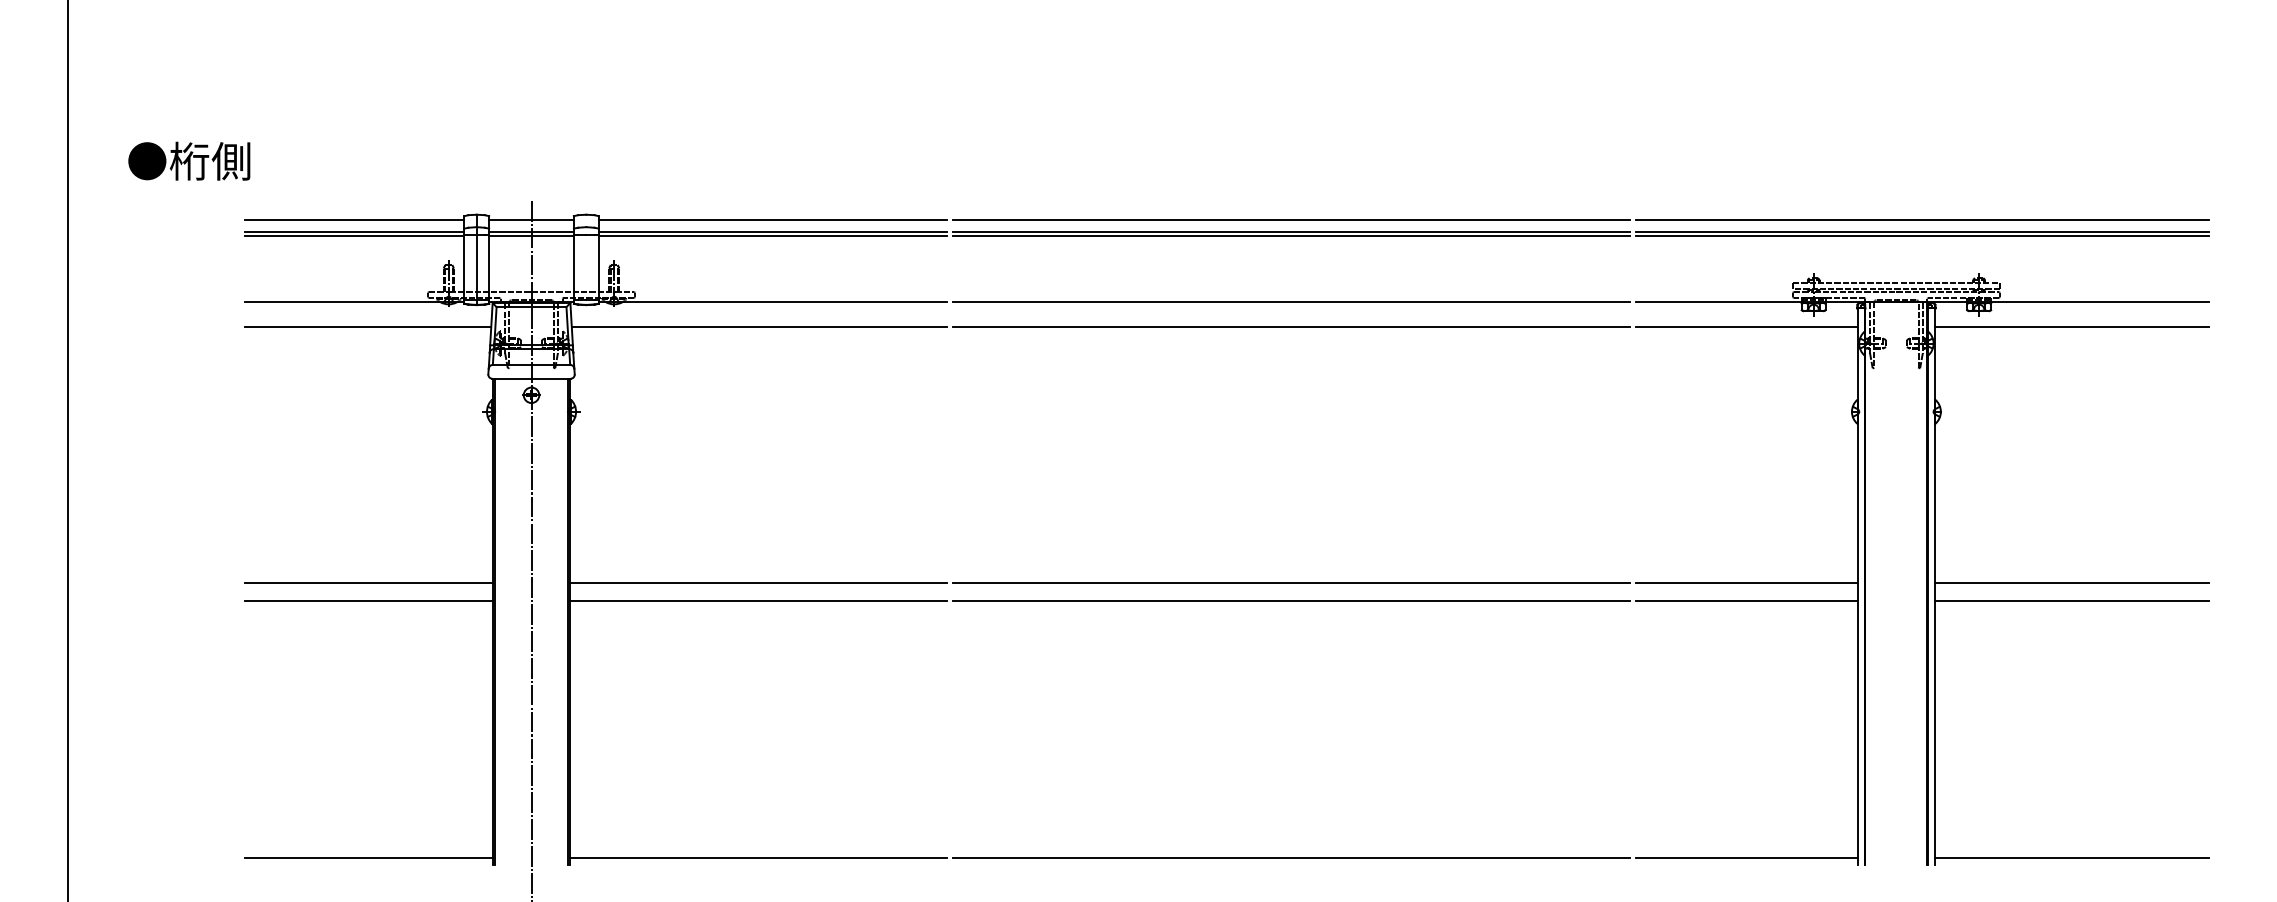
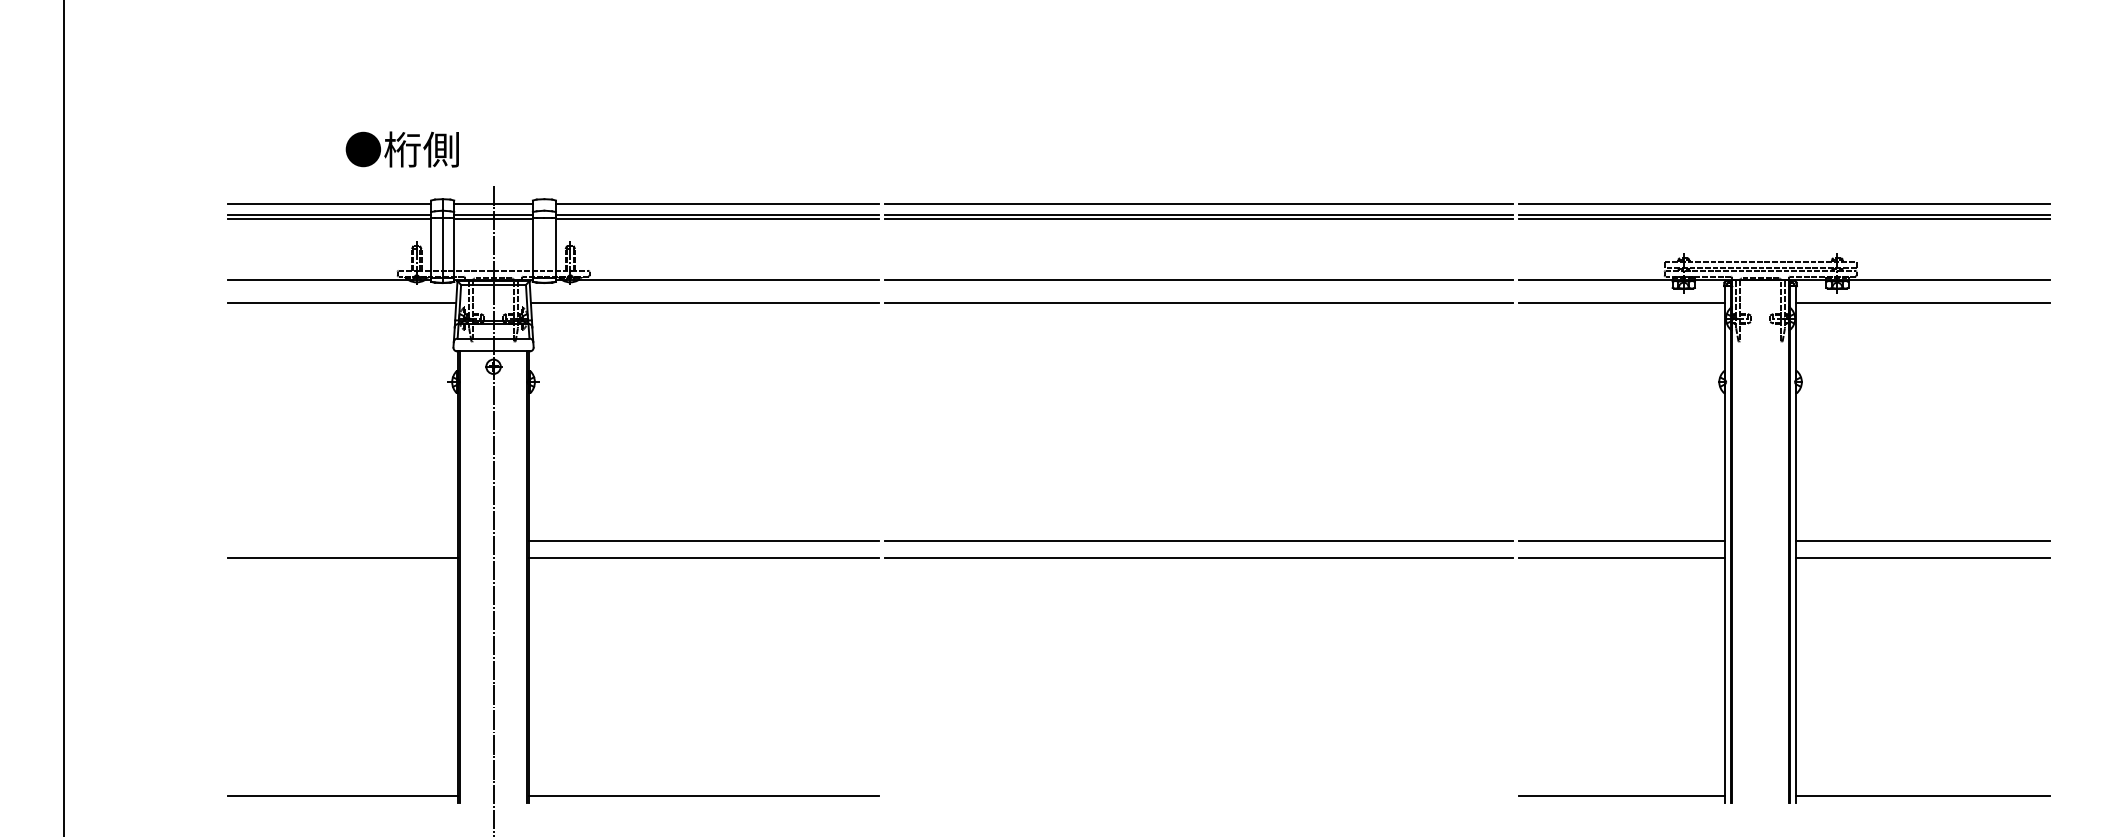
text: (189, 160) -> (402, 148), moved
line: (369, 583) -> (343, 541), removed
line: (1291, 857) -> (1199, 795), removed

